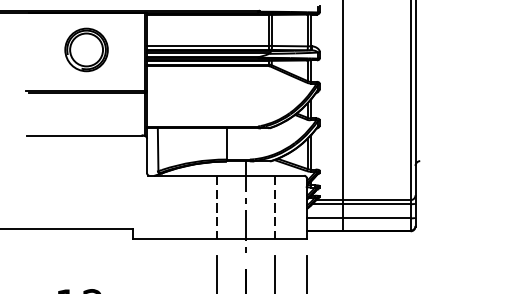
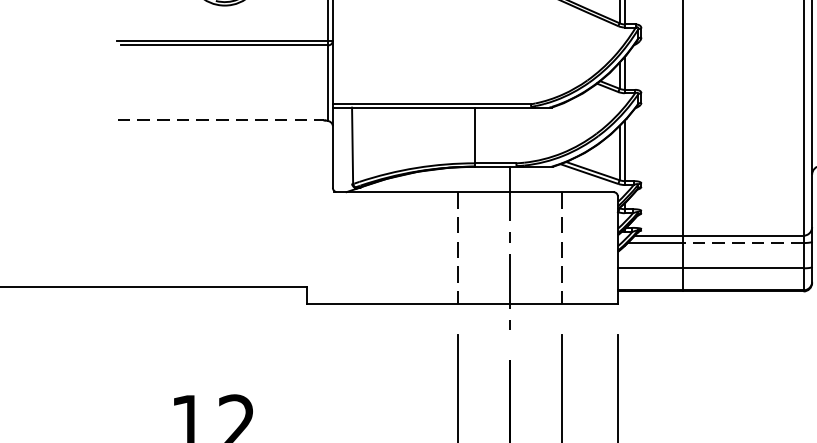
line: (84, 135) -> (221, 120), solid -> dashed
line: (376, 204) -> (742, 243), solid -> dashed

